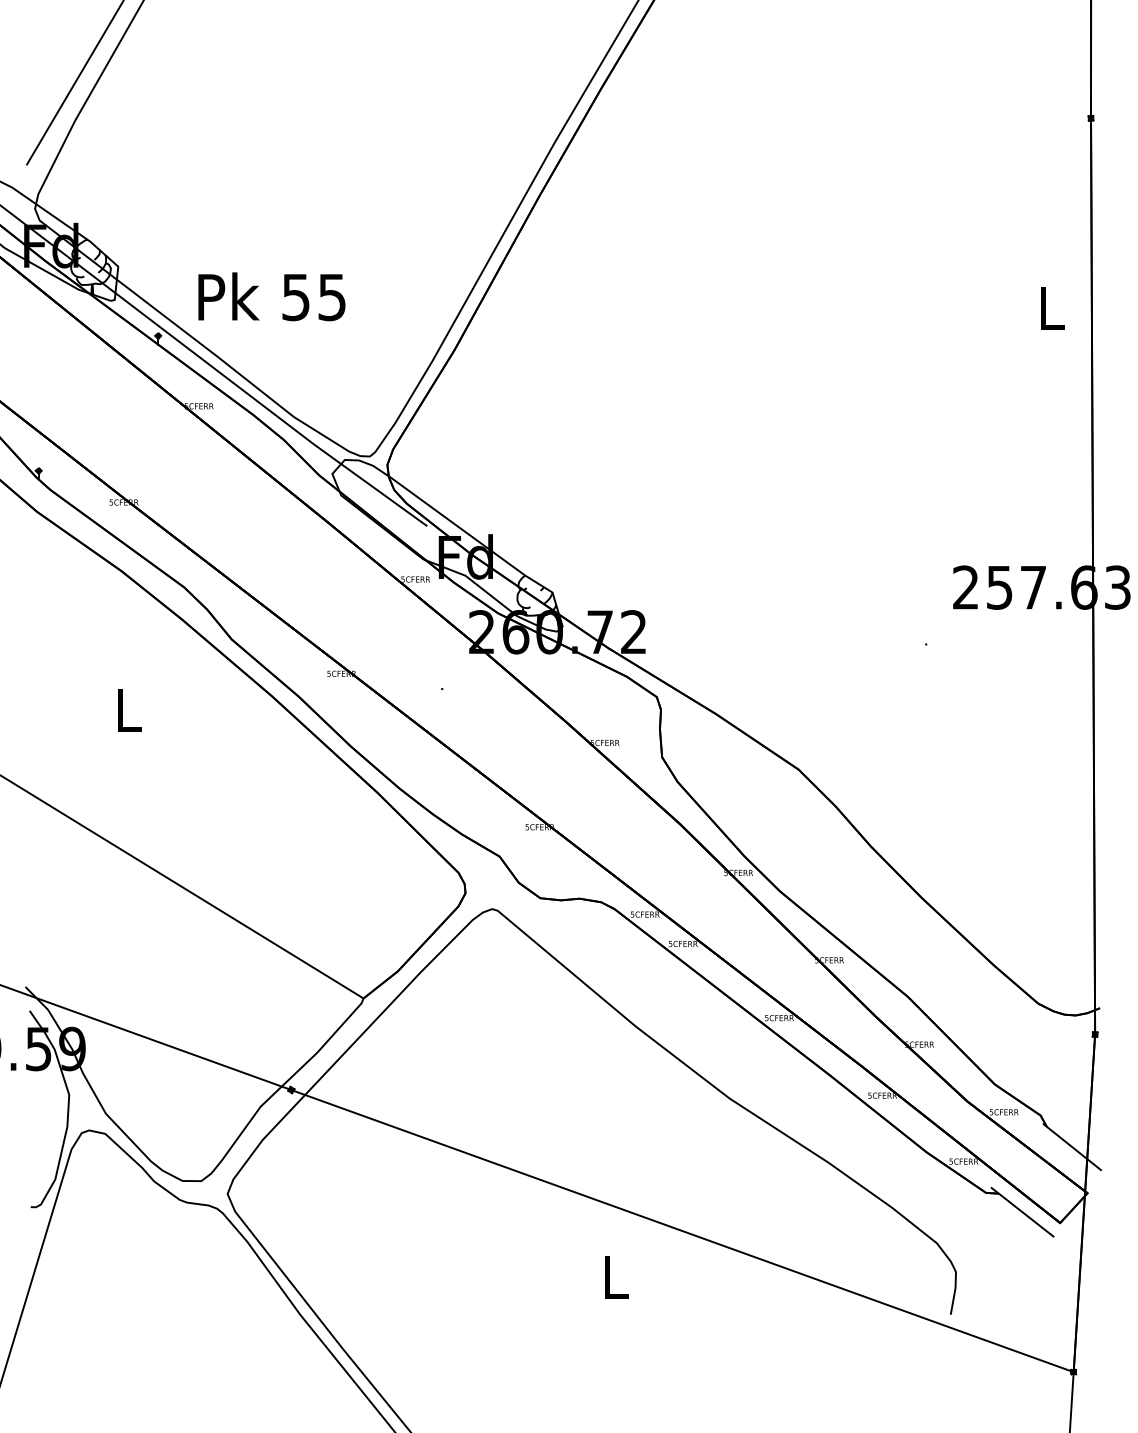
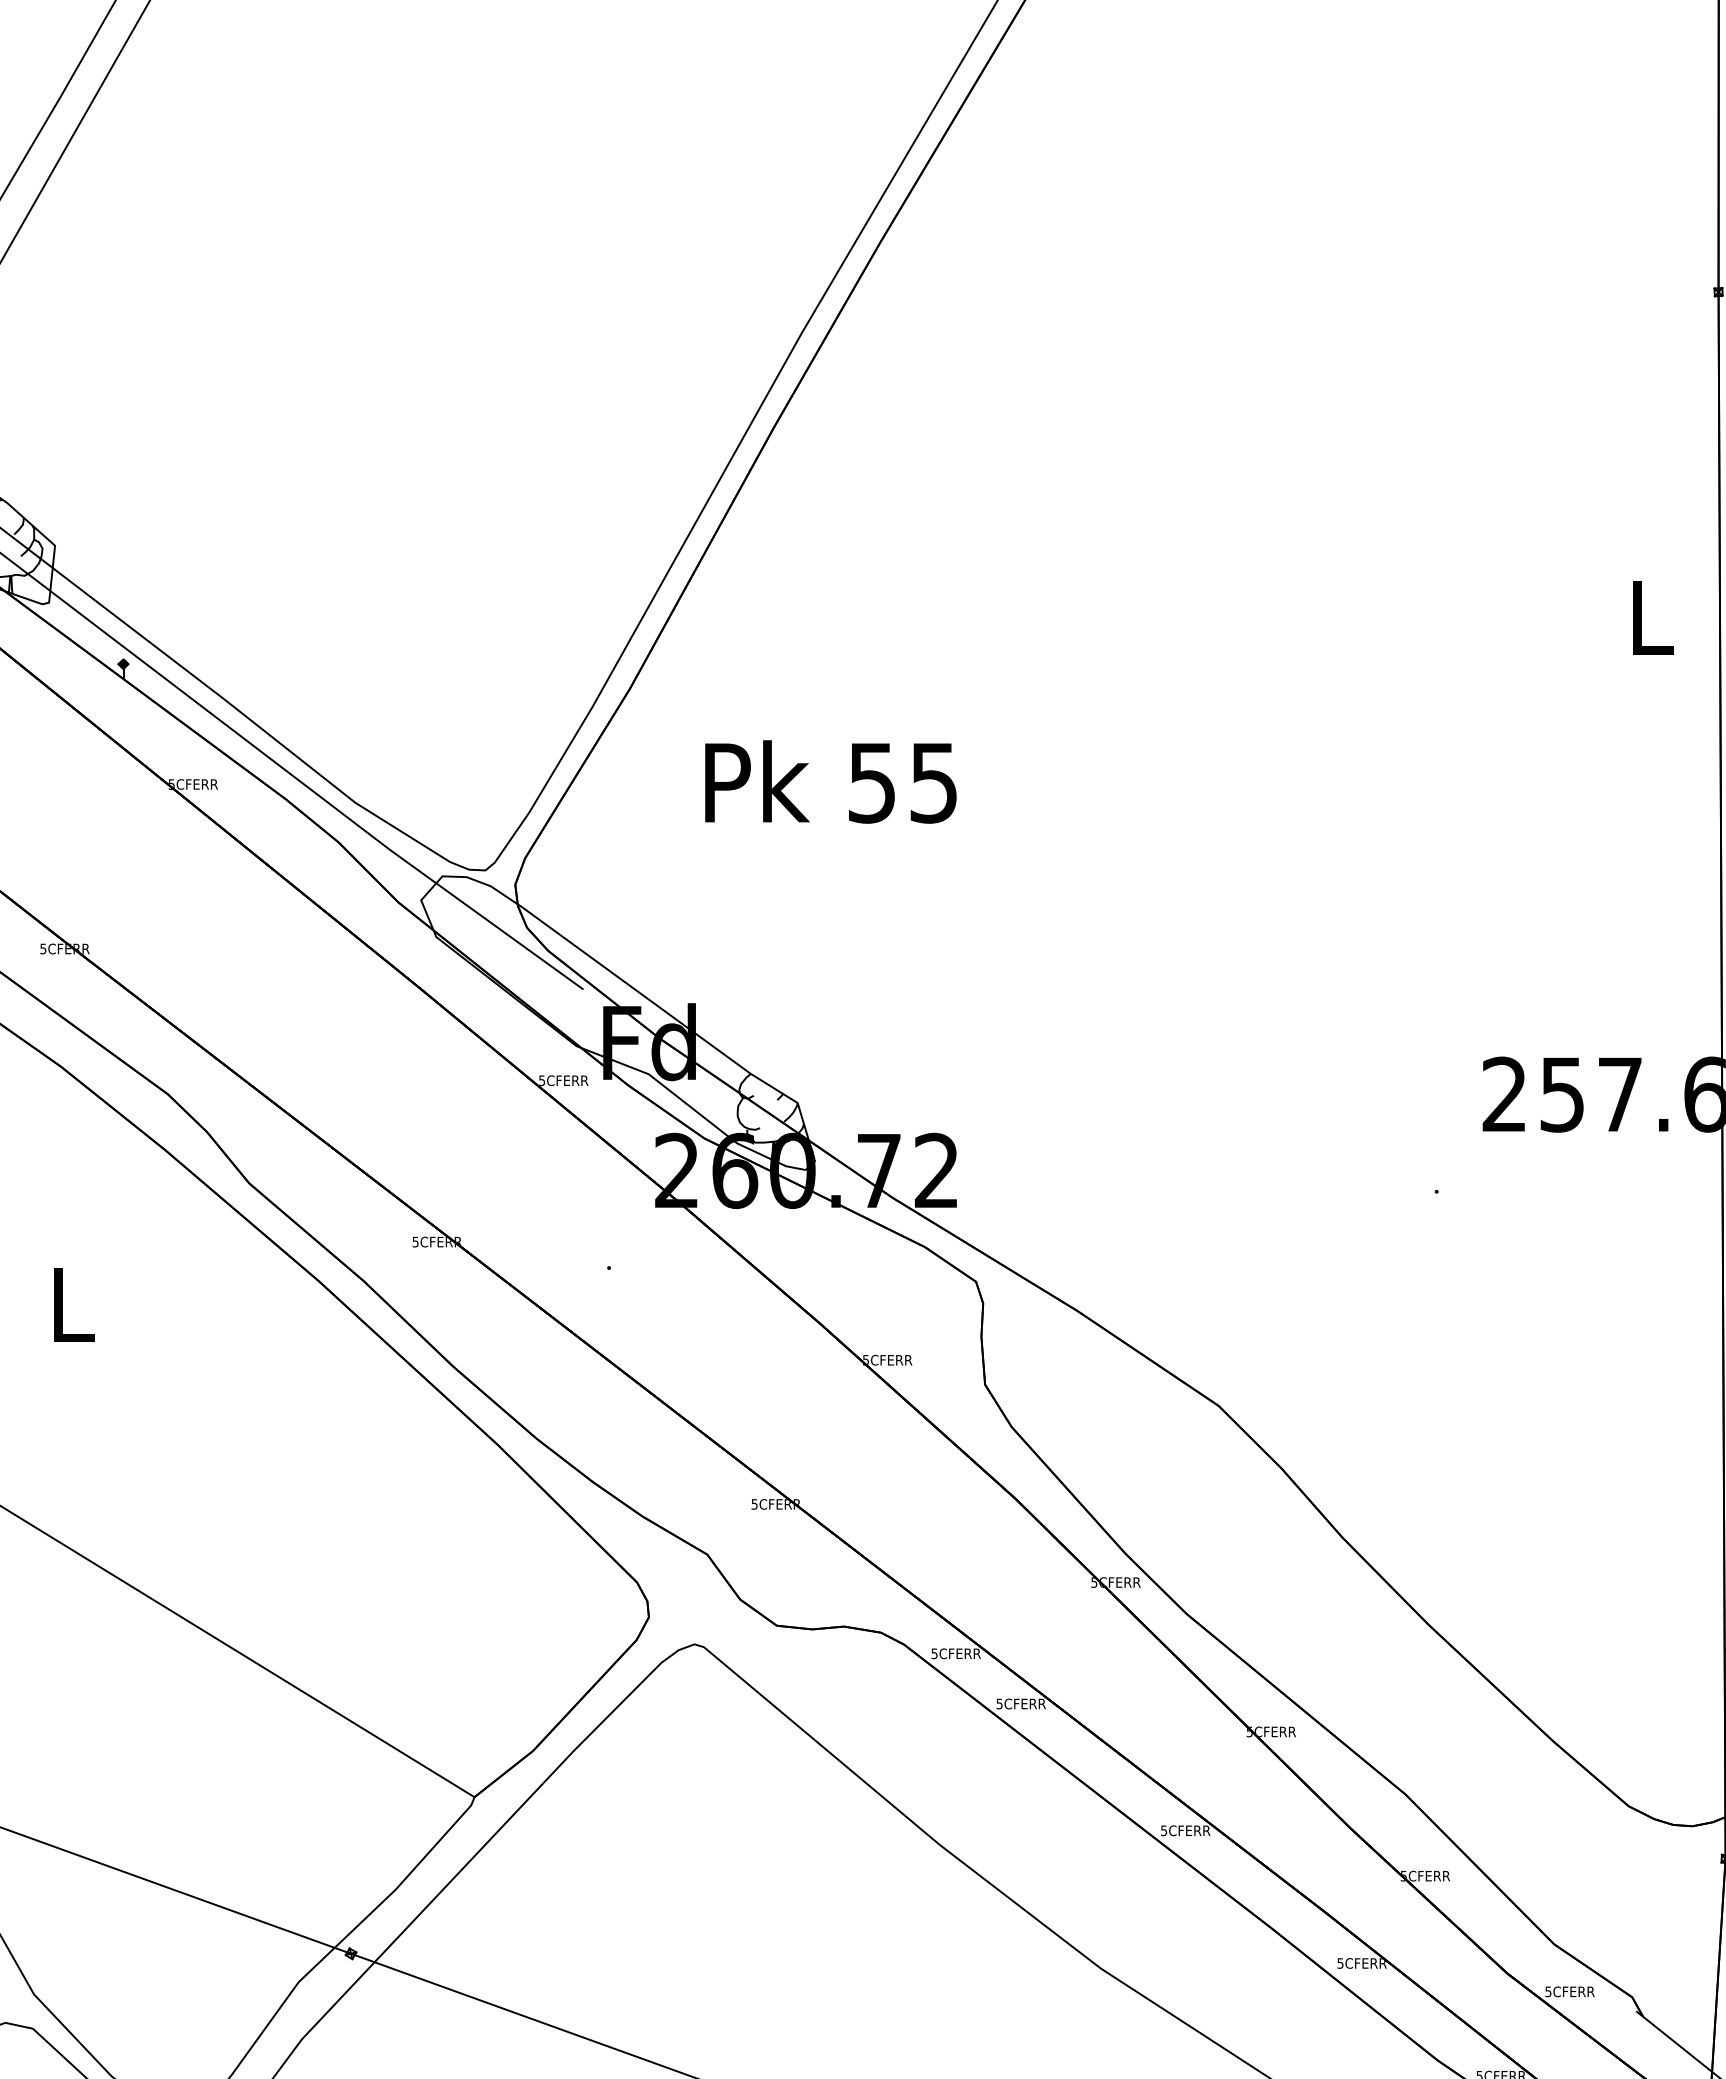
text: (271, 296) -> (830, 781), moved

